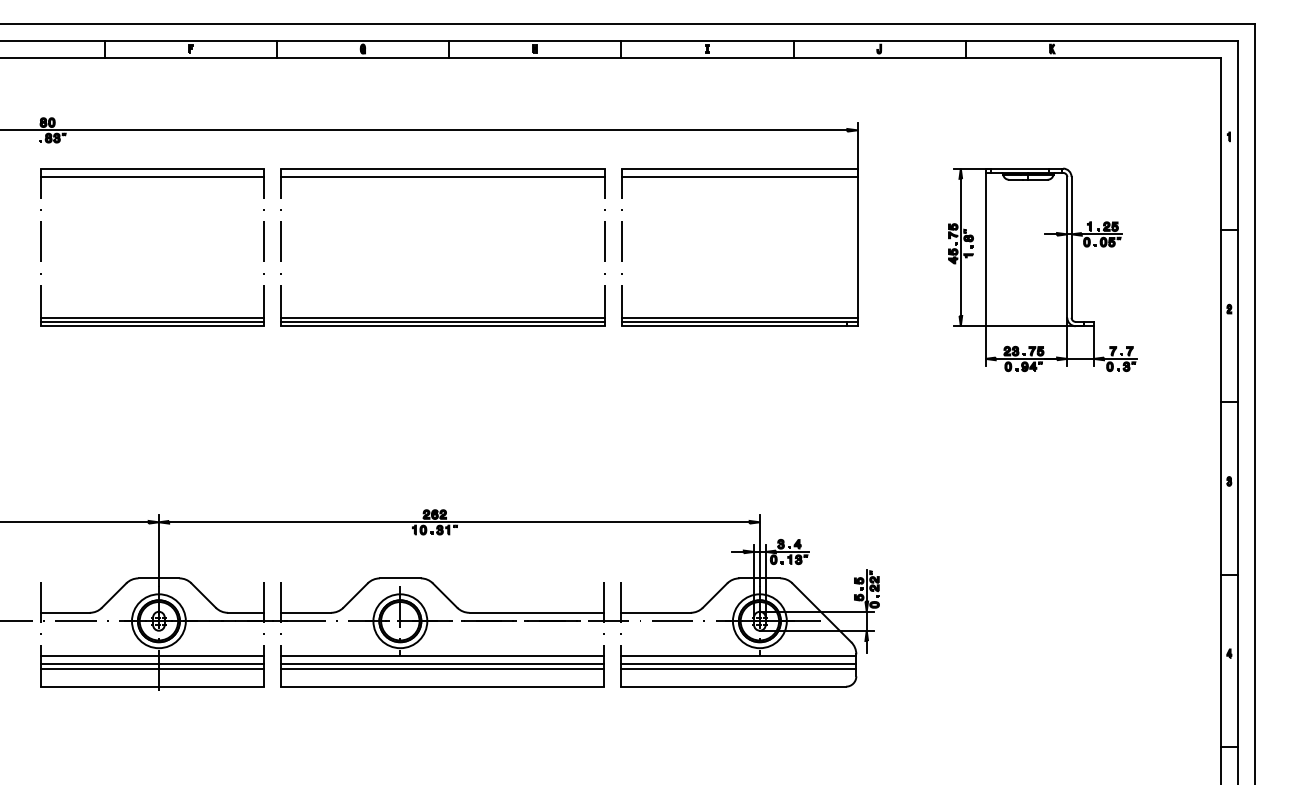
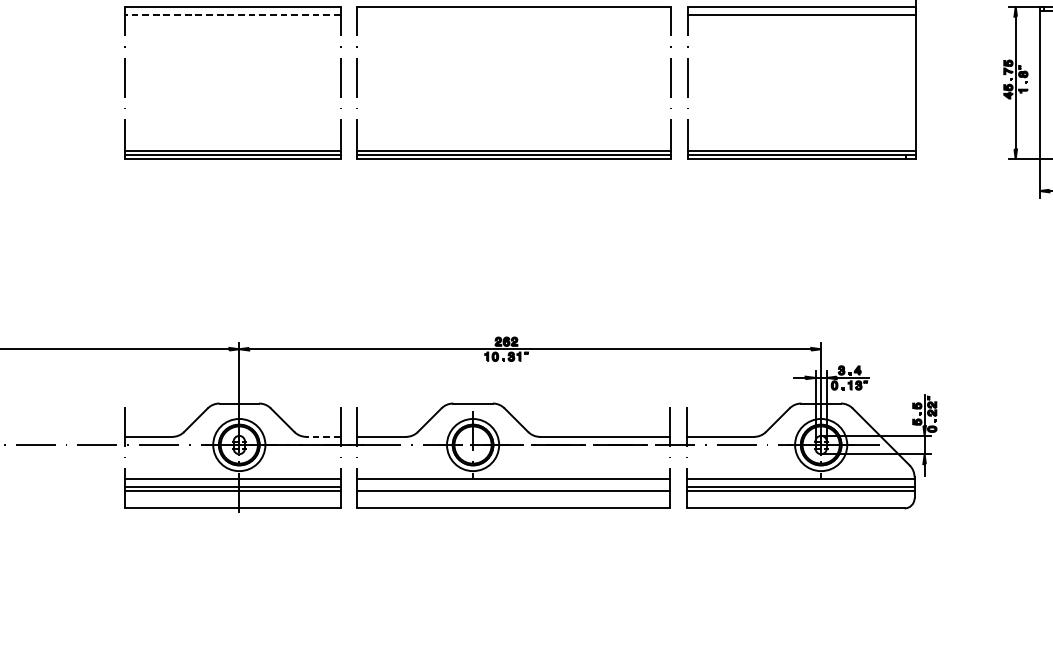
line: (151, 177) -> (232, 15), solid -> dashed
line: (442, 177) -> (513, 15), removed
line: (245, 612) -> (323, 436), solid -> dashed
line: (441, 664) -> (512, 486), removed

